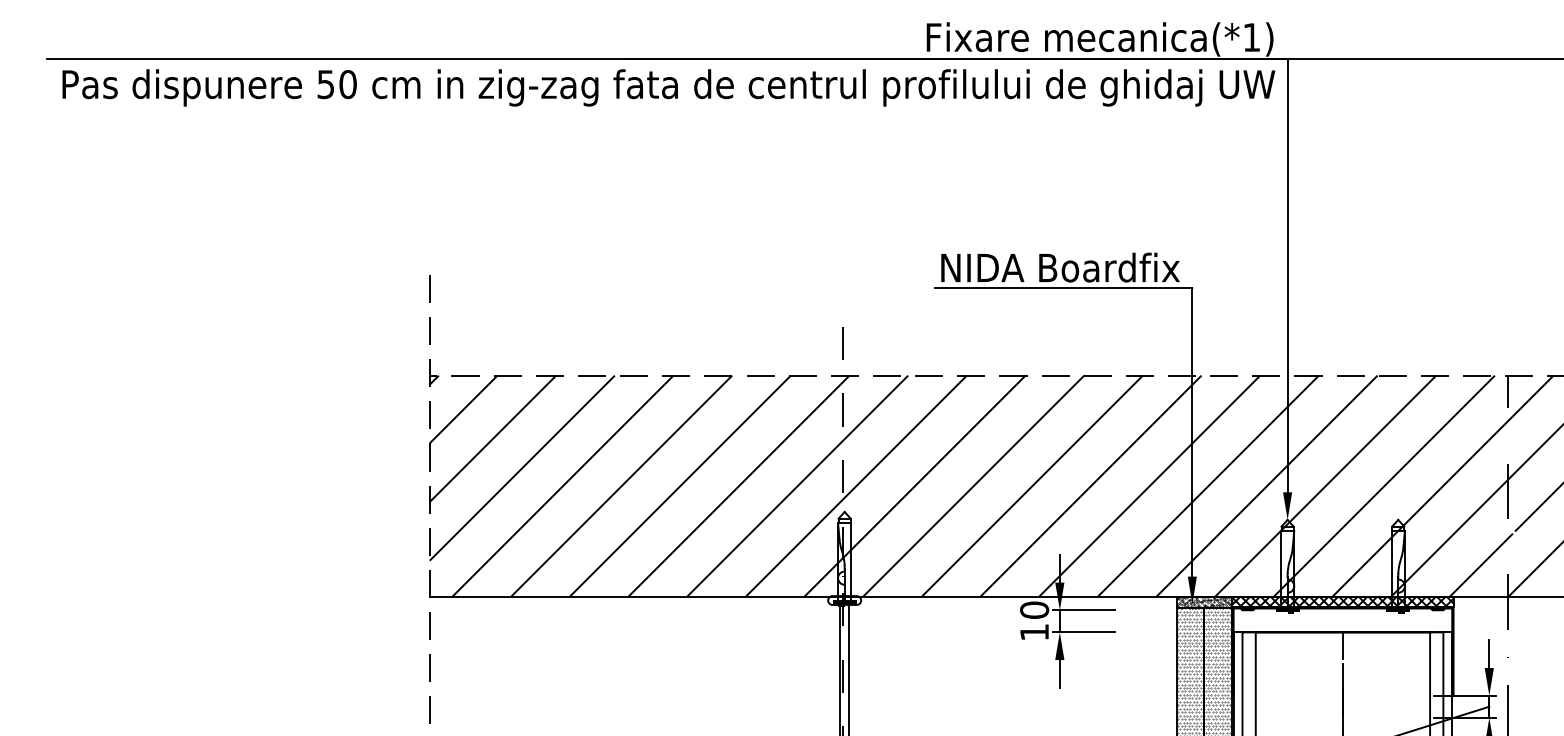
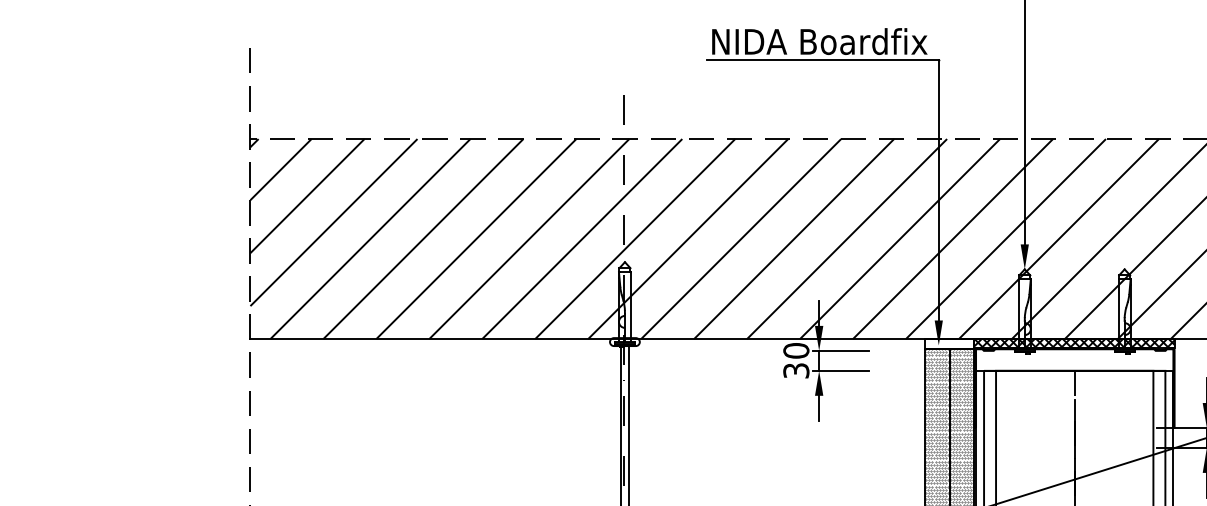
hatch: (1204, 602) -> (949, 343), removed
text: (1034, 632) -> (796, 370), 10 -> 30

